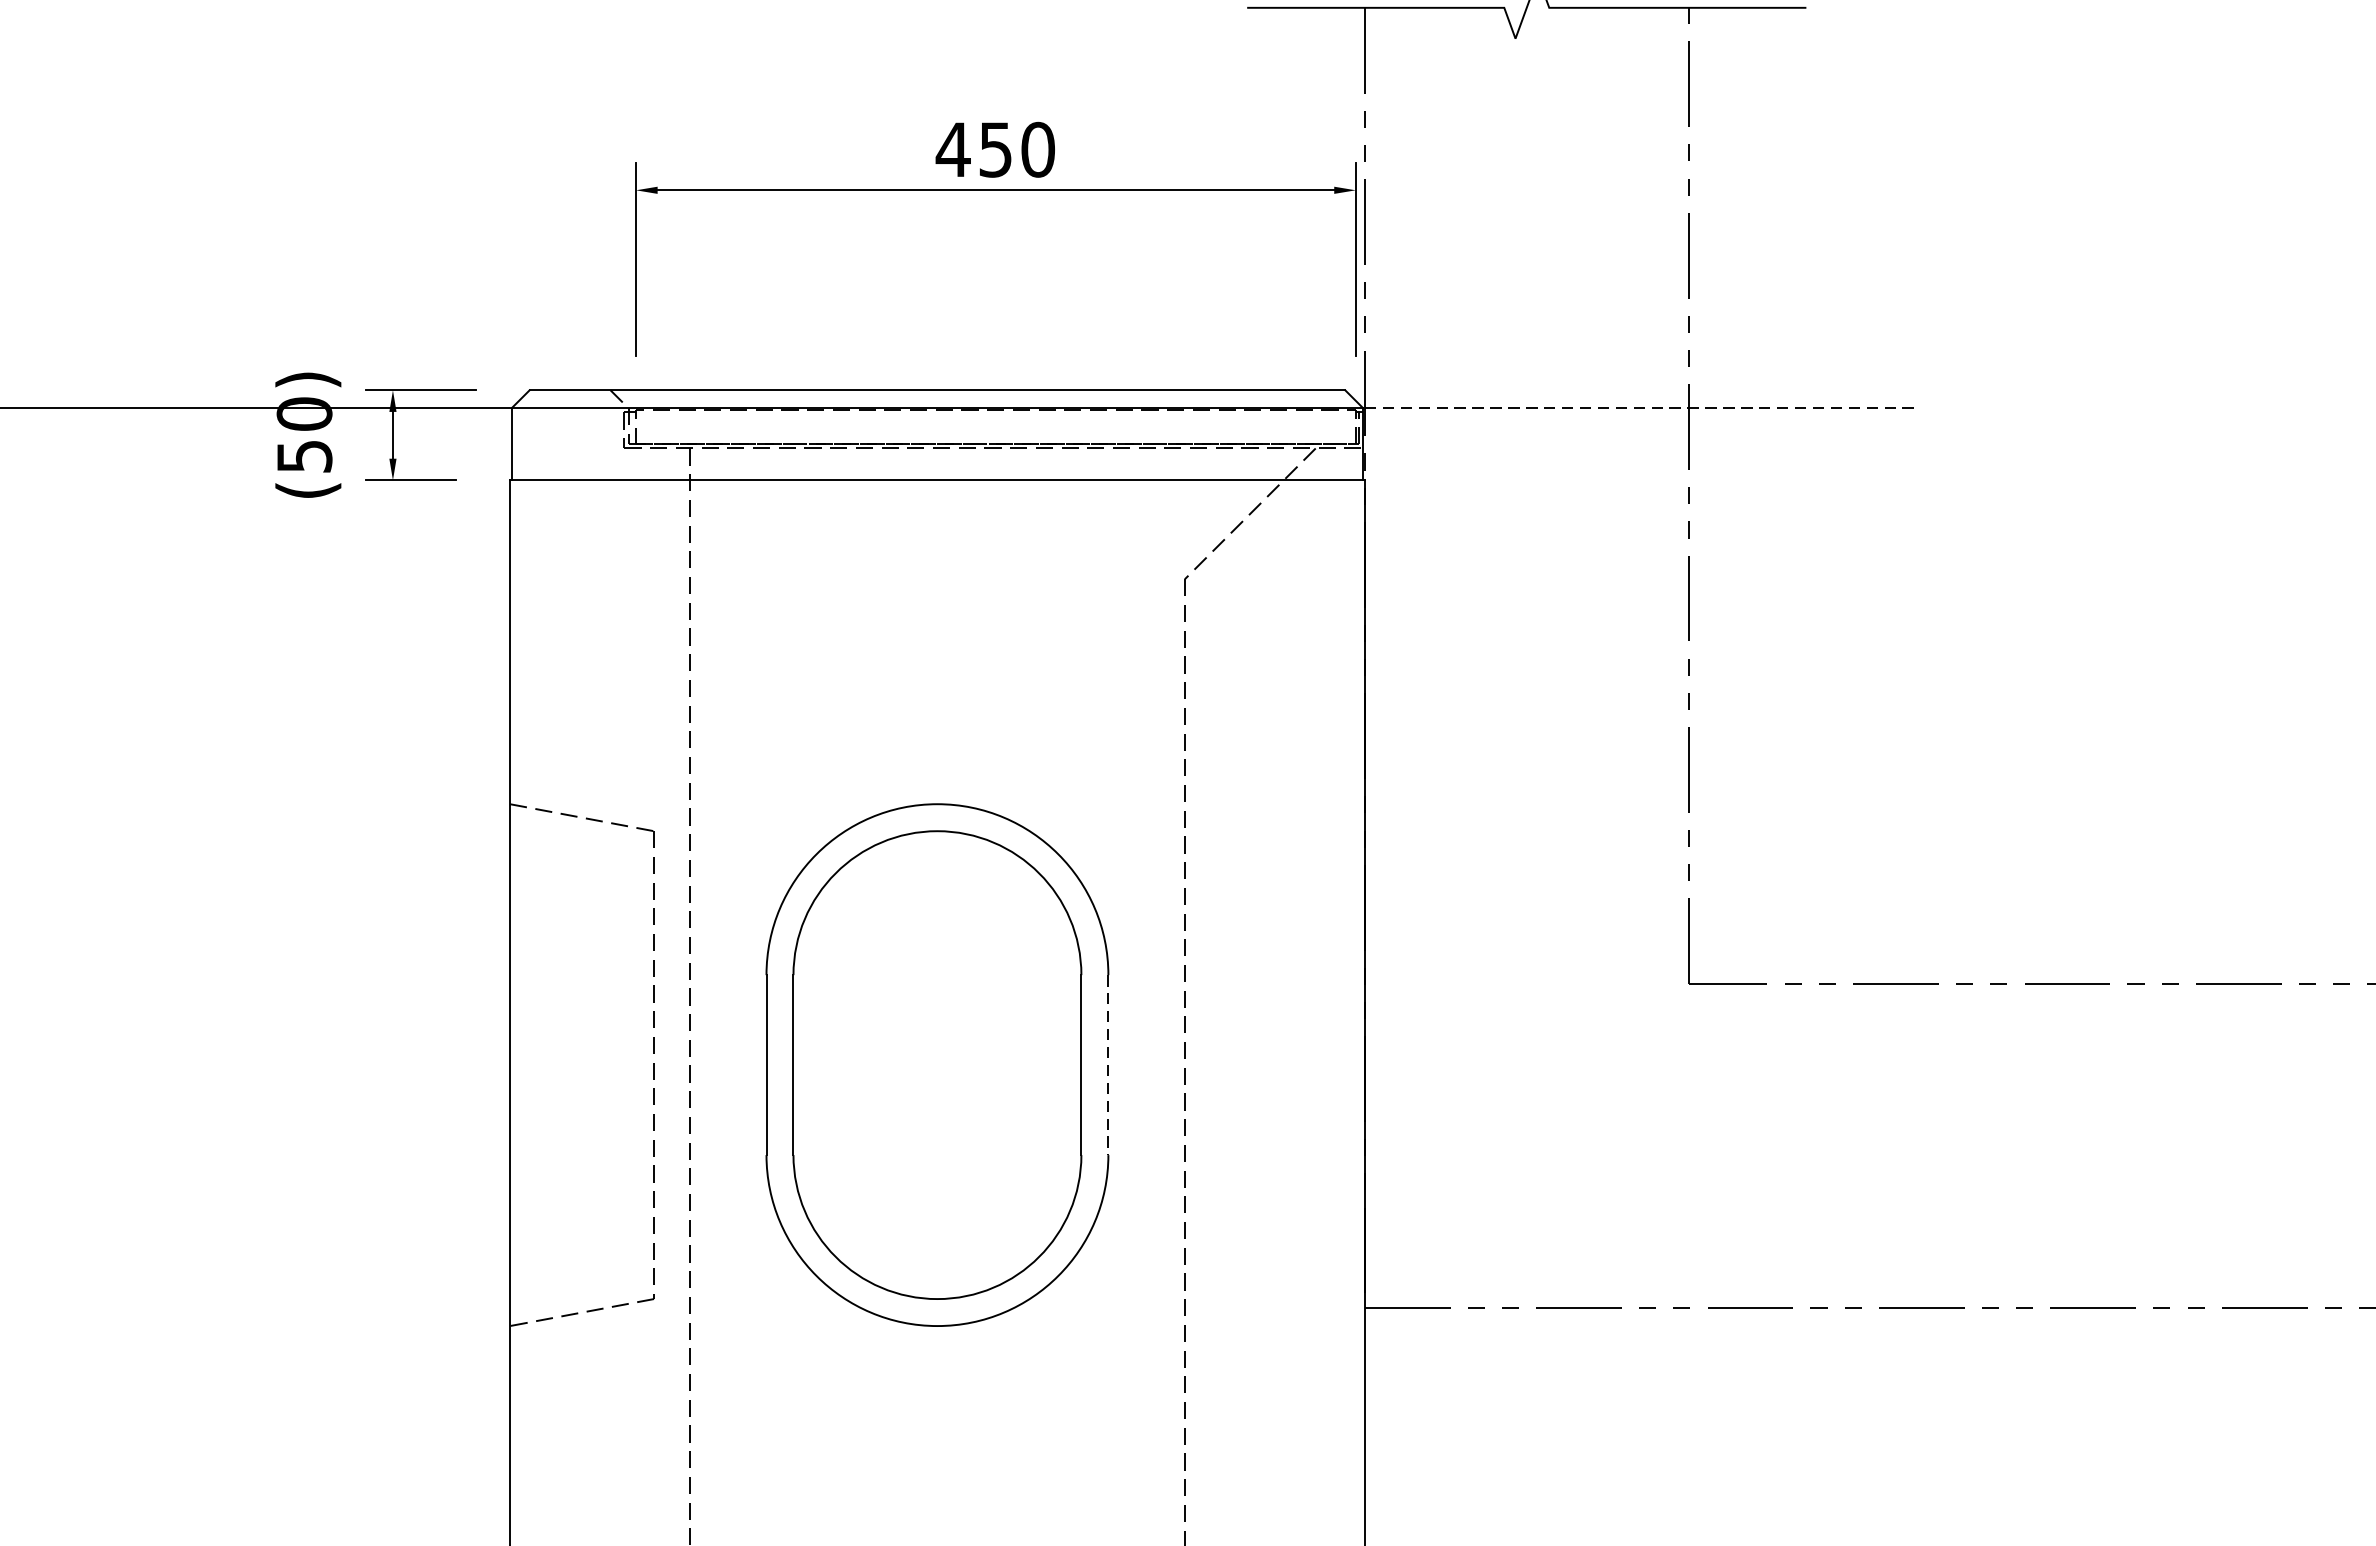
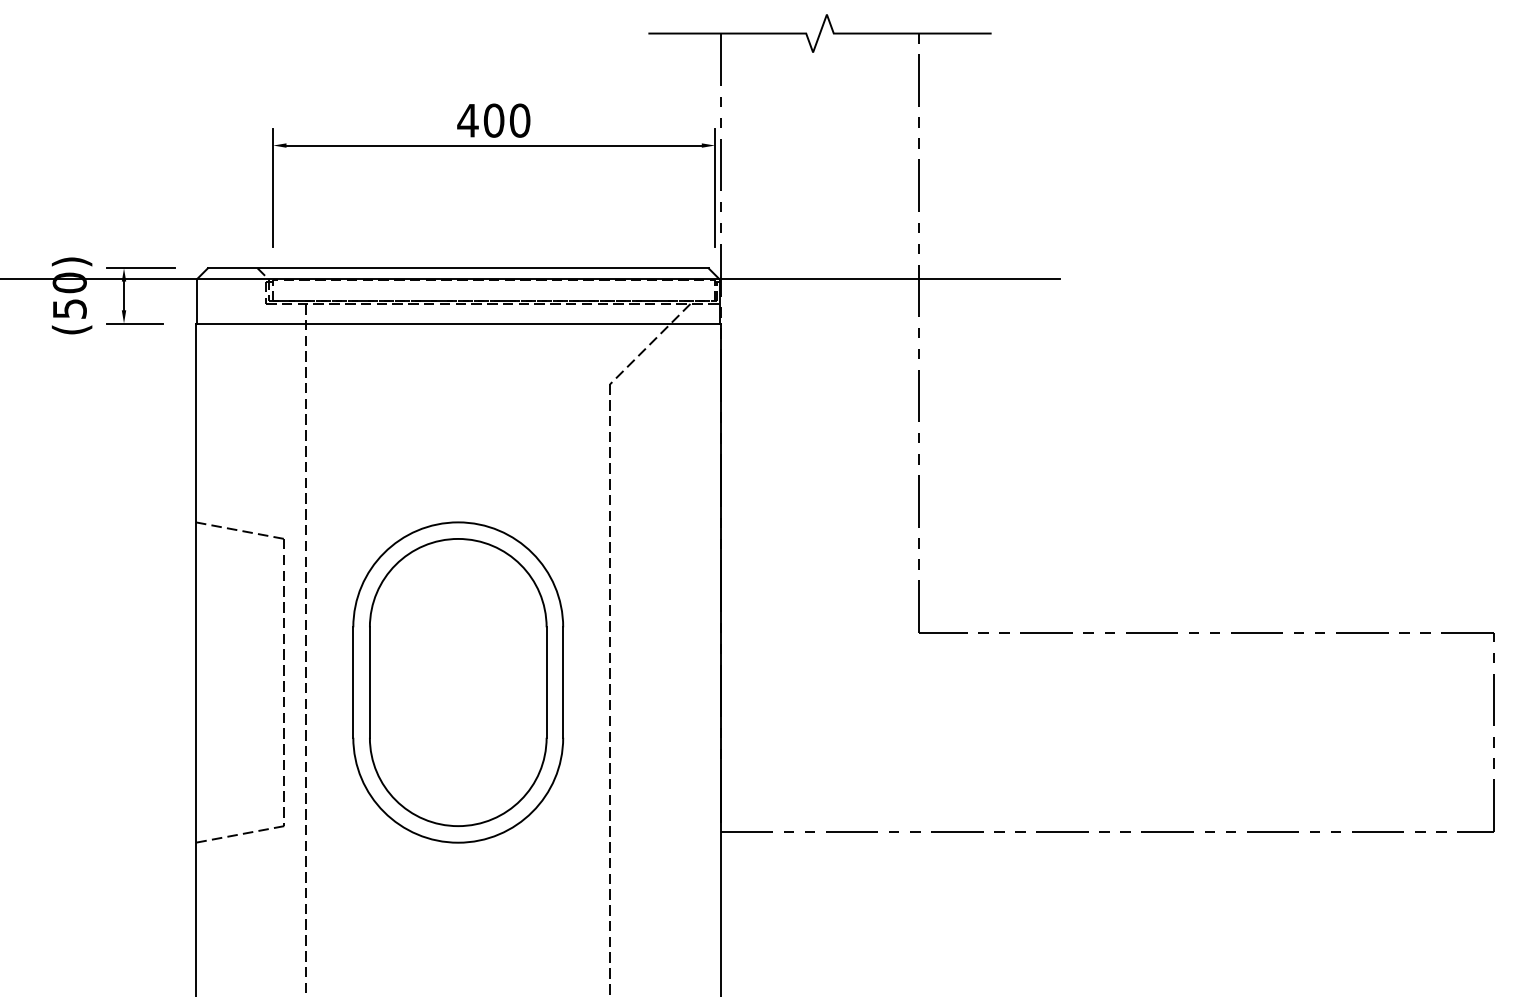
text: (994, 149) -> (493, 120), 450 -> 400
line: (1641, 408) -> (890, 279), dashed -> solid
line: (1108, 1066) -> (563, 683), dashed -> solid

